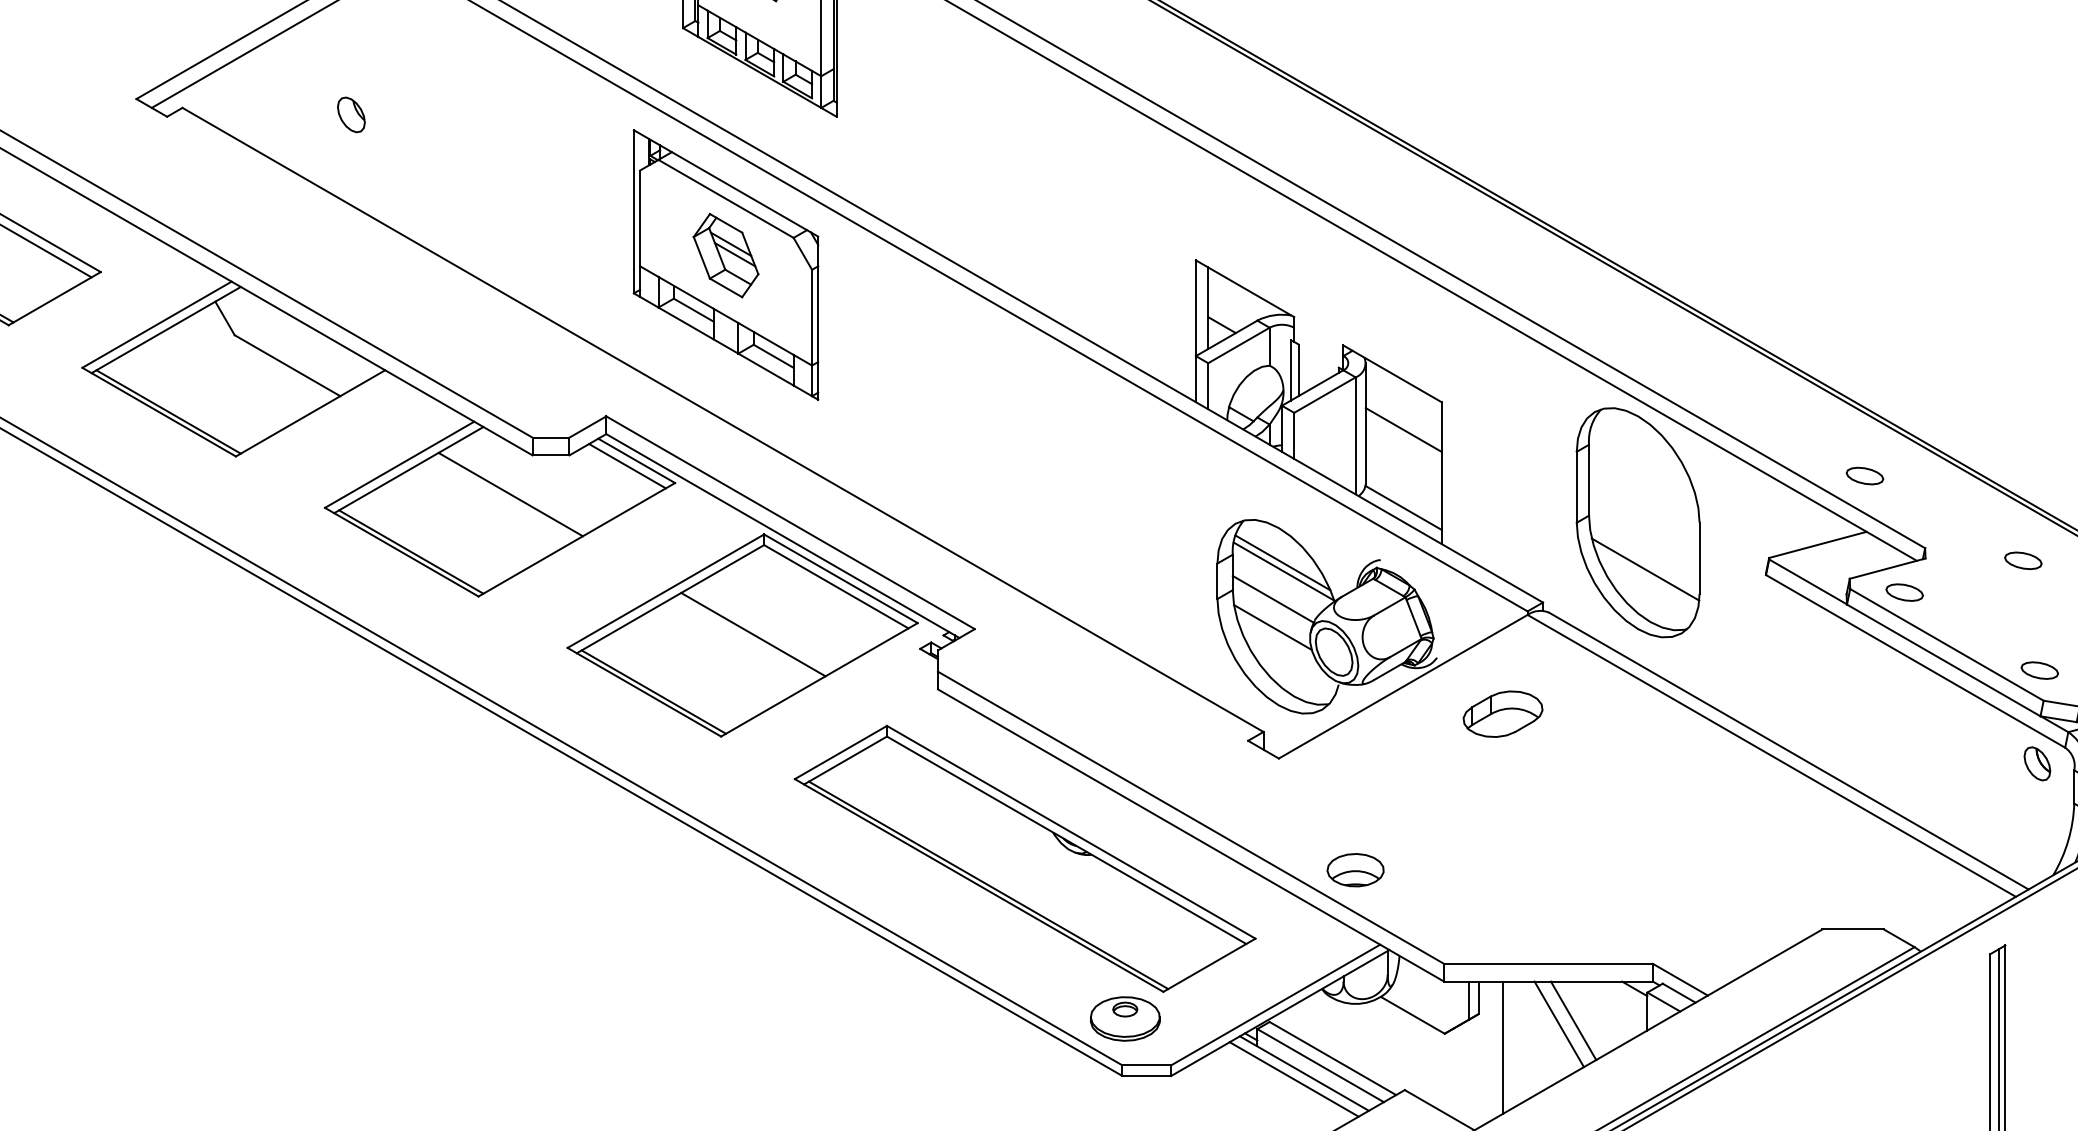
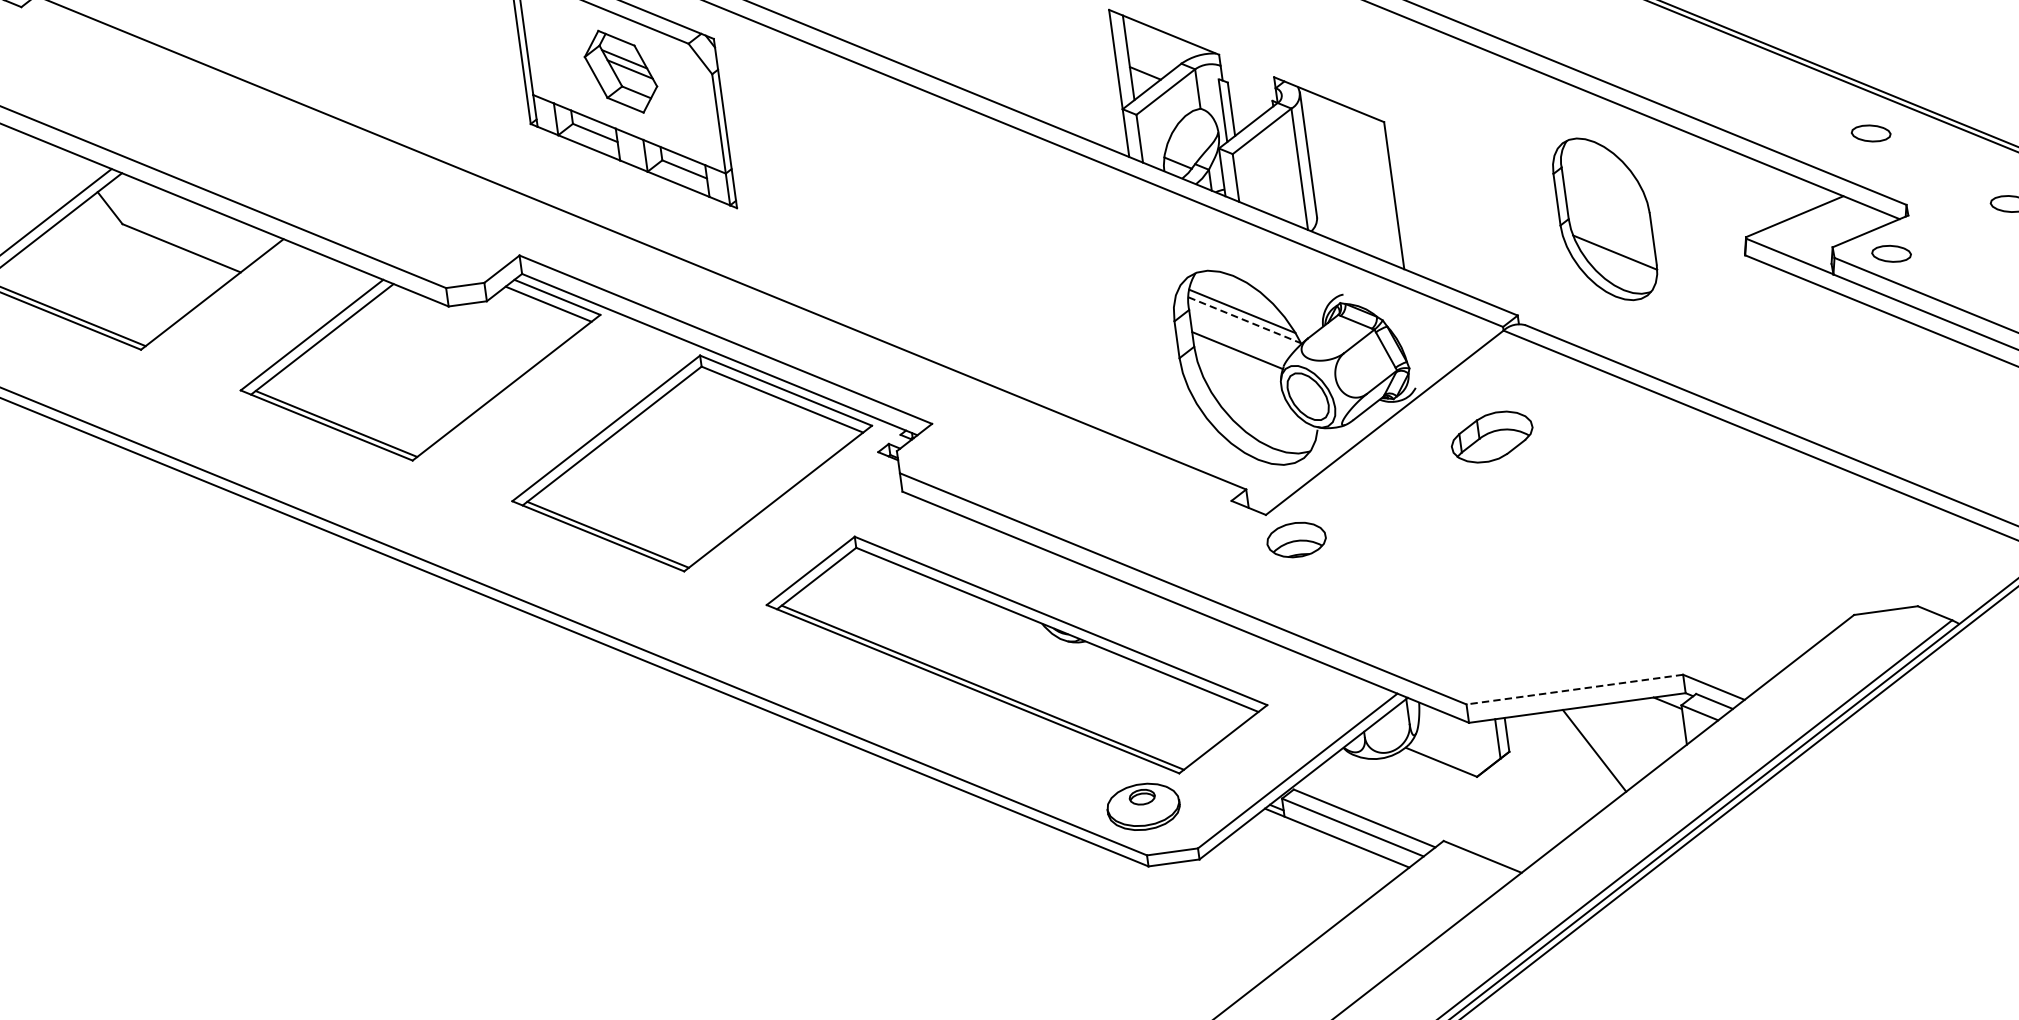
line: (1403, 429) -> (1348, 155), removed
part: (1864, 475) -> (1870, 132), moved
line: (510, 494) -> (431, 350), removed
line: (1403, 507) -> (1359, 236), removed
part: (1637, 522) -> (1604, 219), size x0.7
line: (1284, 571) -> (1245, 320), solid -> dashed
line: (1272, 627) -> (1240, 379), removed
line: (753, 634) -> (703, 460), removed
part: (1355, 870) -> (1296, 540), moved
line: (1548, 963) -> (1574, 689), solid -> dashed
line: (1573, 1020) -> (1608, 744), removed
line: (1503, 1047) -> (1540, 782), removed
line: (1293, 1079) -> (1326, 845), removed

